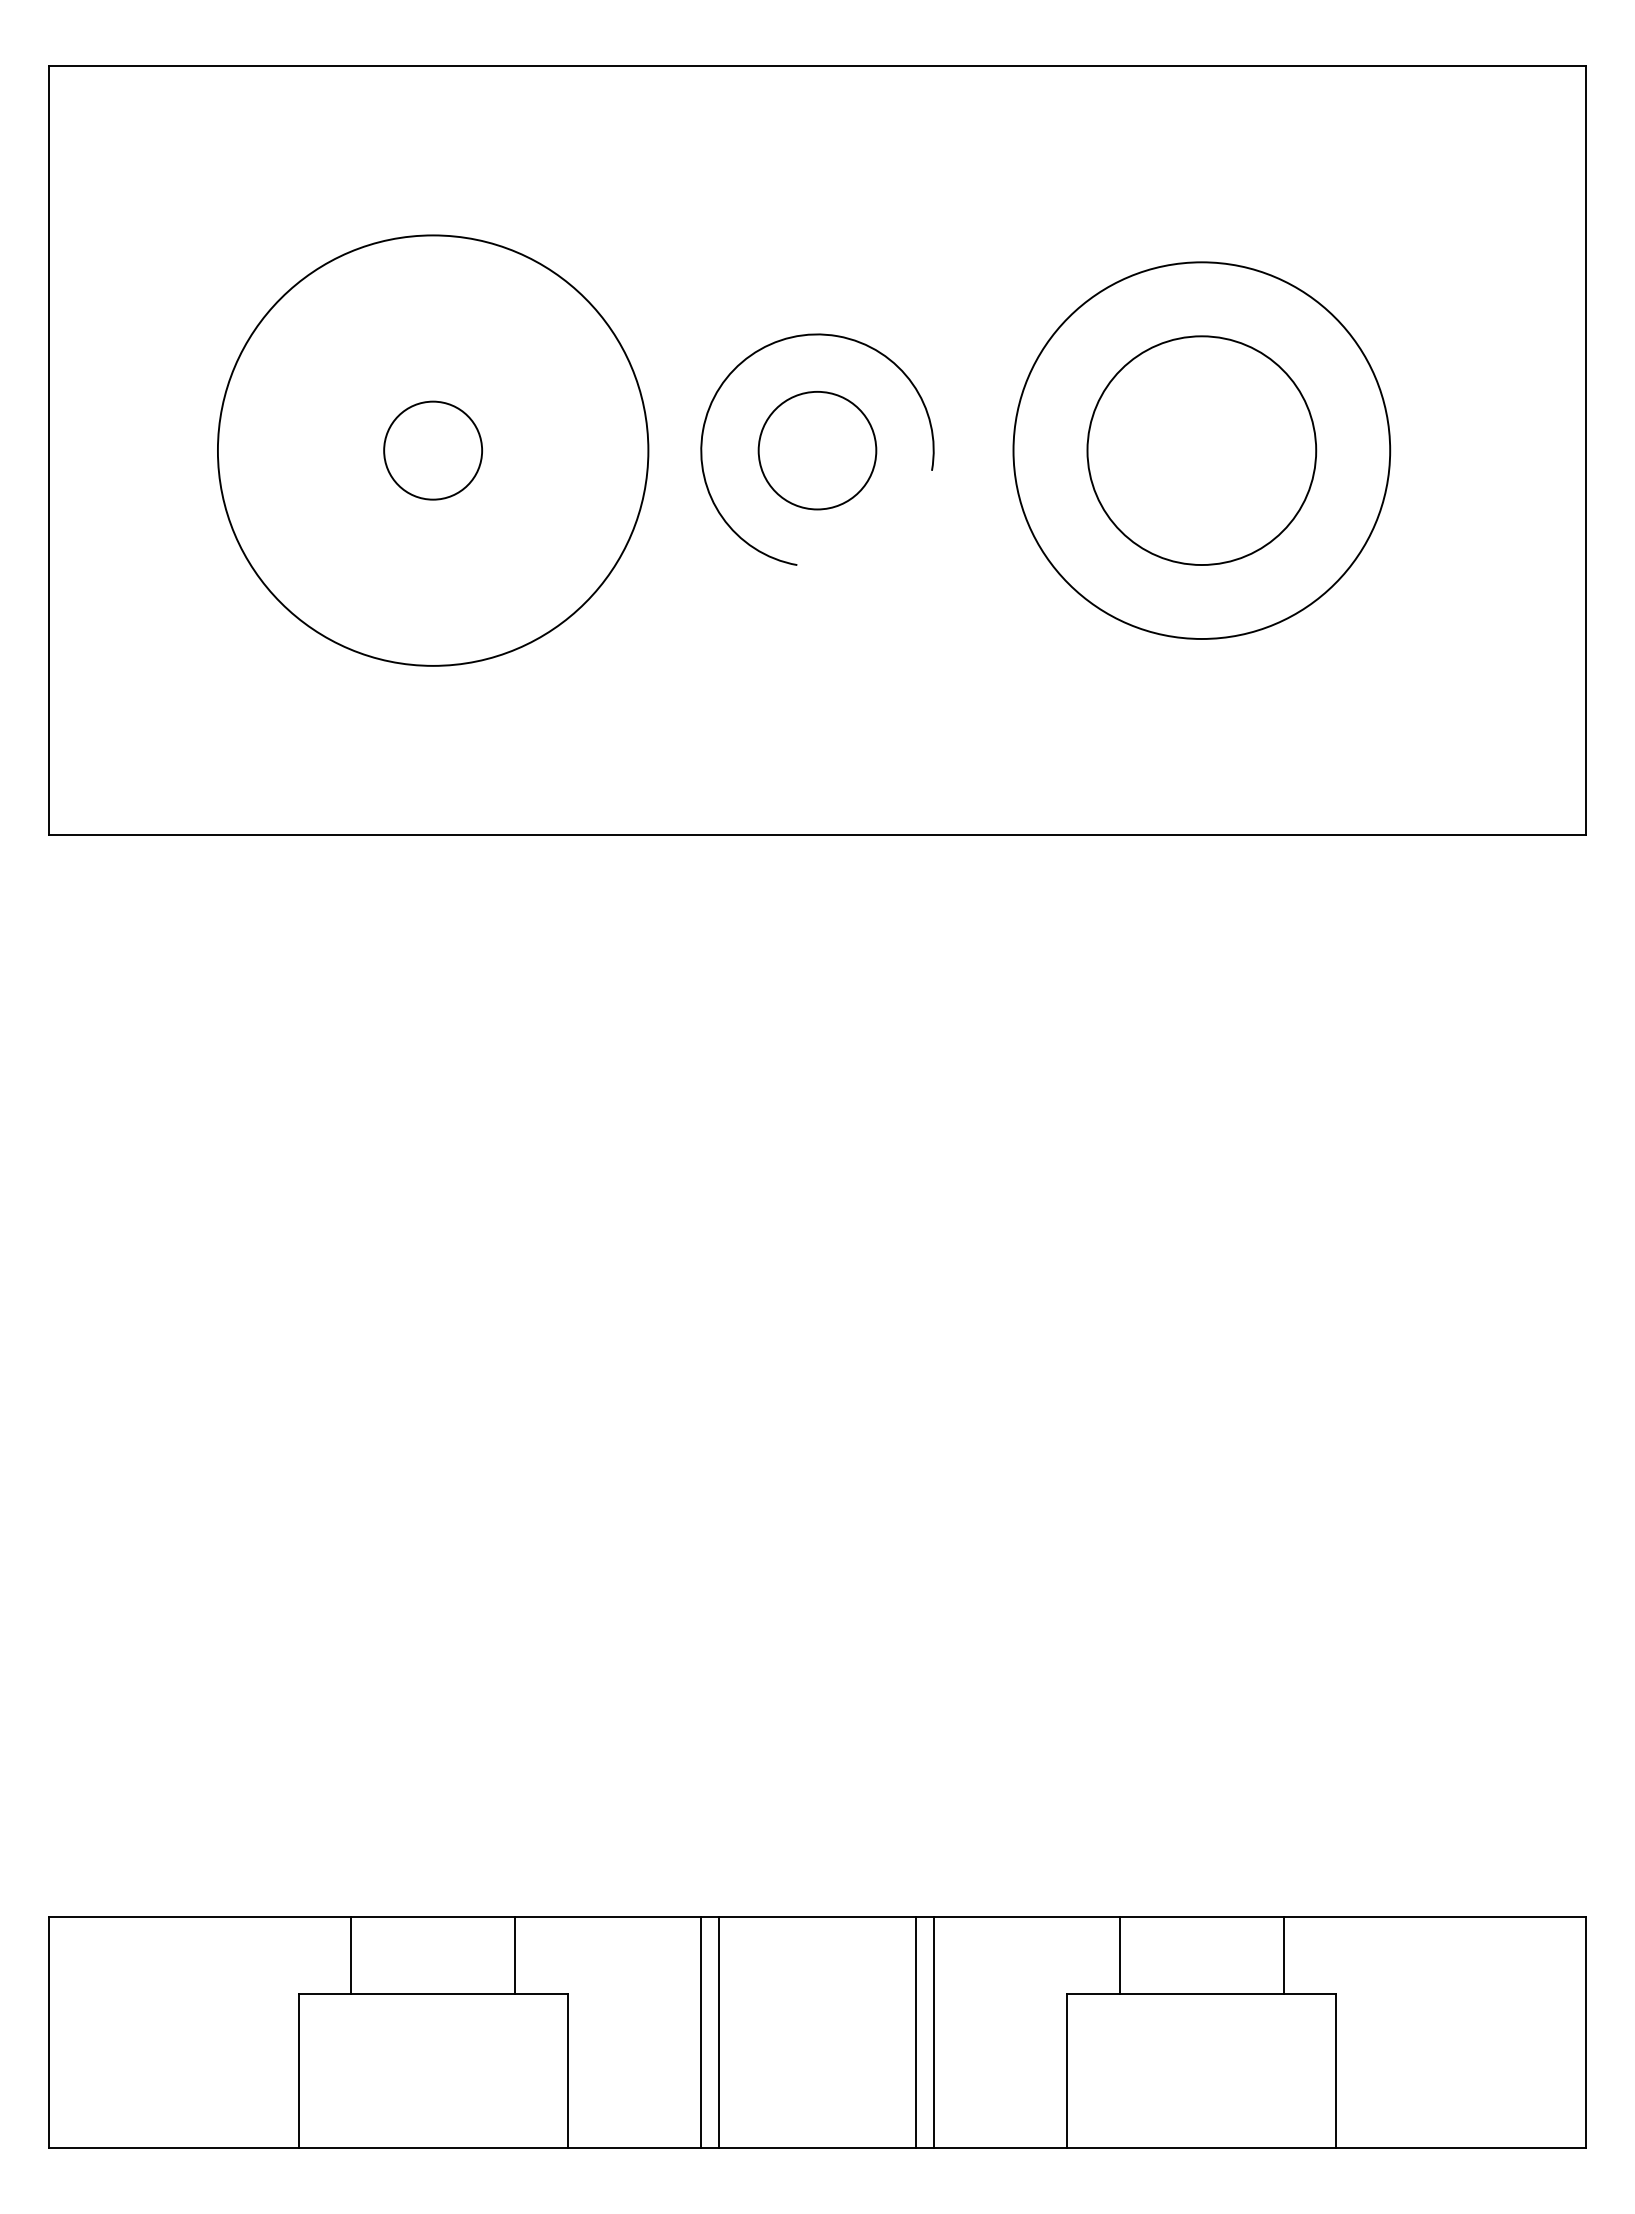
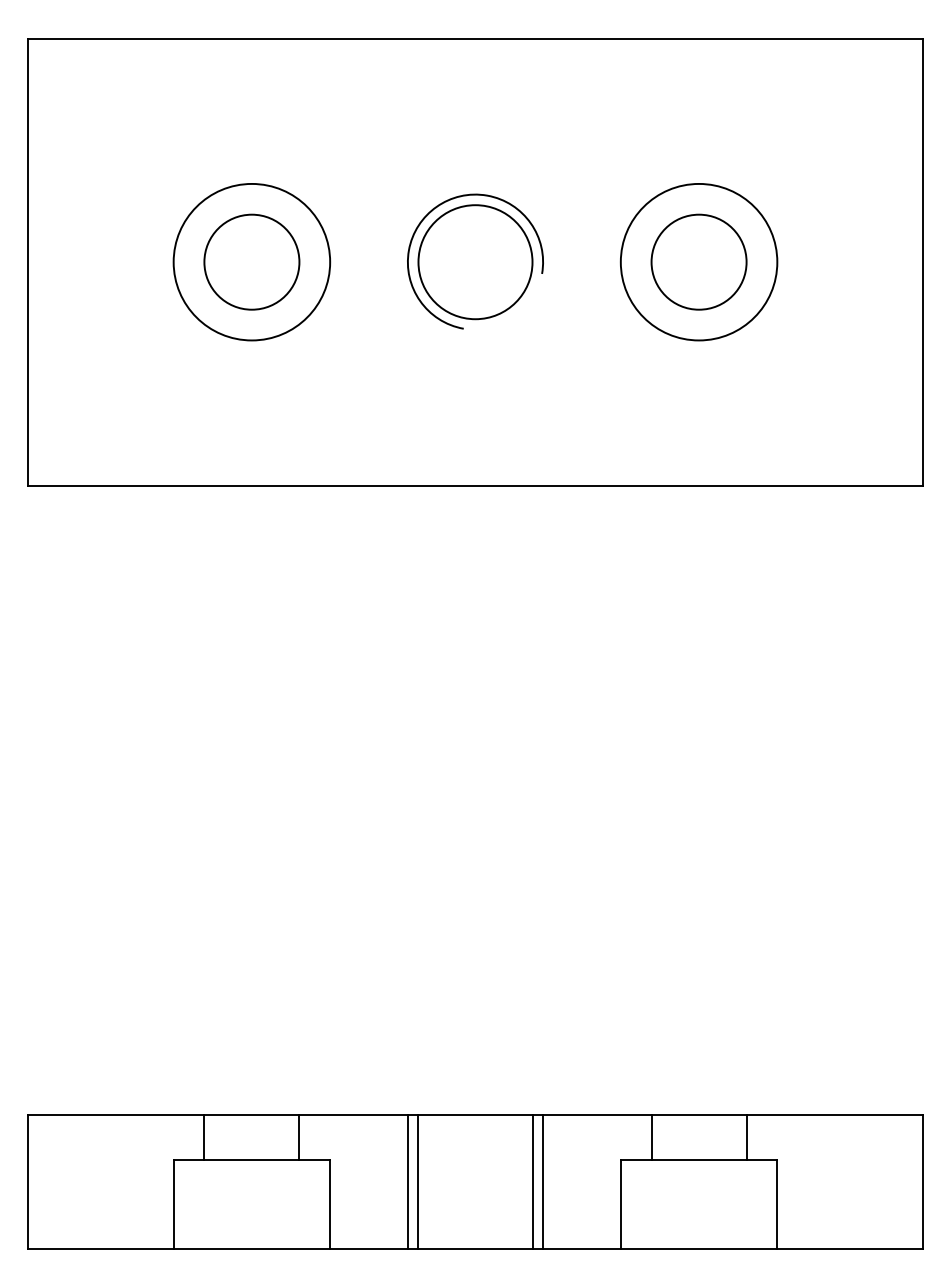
circle: (432, 449) -> (251, 261), size x0.62
circle: (432, 449) -> (251, 261), size x1.67
circle: (1200, 449) -> (698, 261), size x0.71
circle: (1200, 449) -> (698, 261), size x0.71
circle: (817, 451) -> (475, 262), size x1.67

